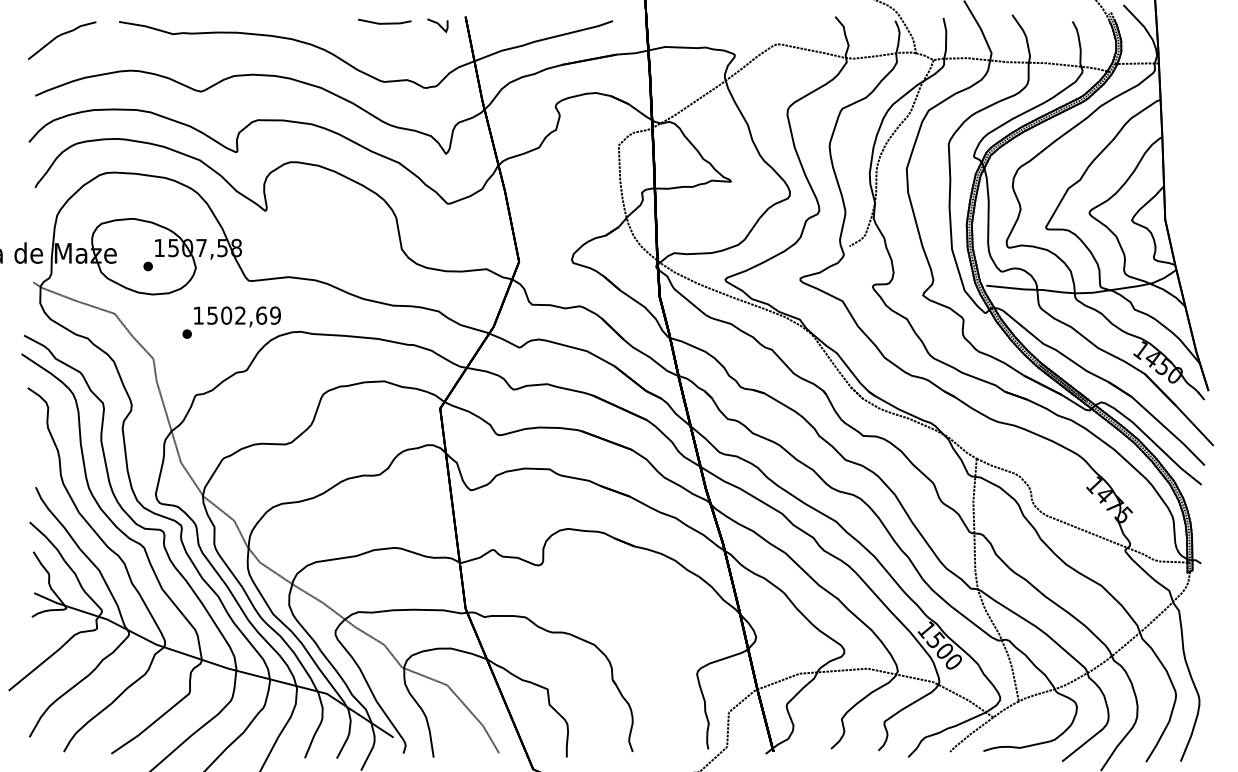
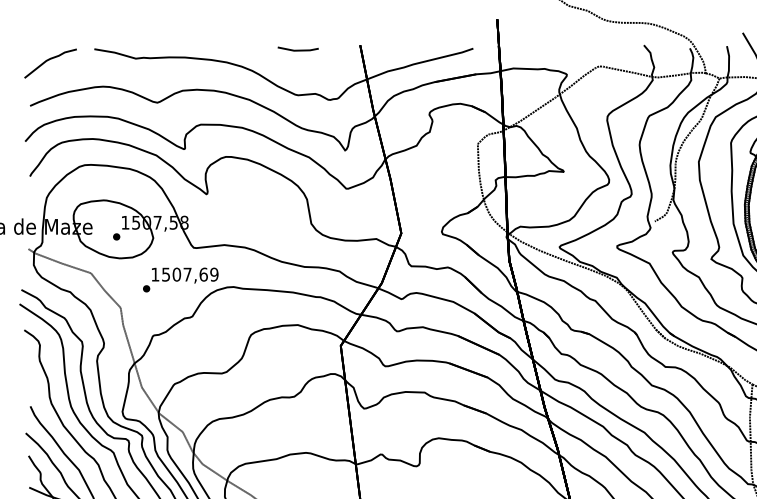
line: (437, 24) -> (338, 51), removed
text: (240, 315) -> (187, 274), 1502,69 -> 1507,69

